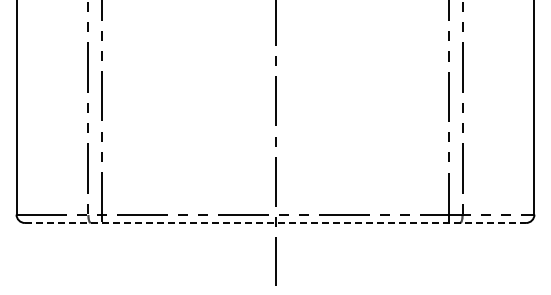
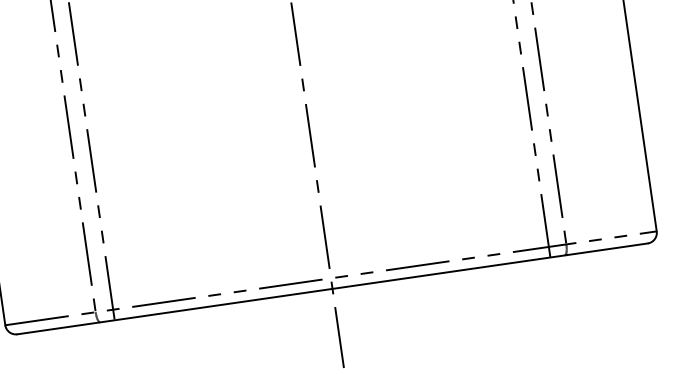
line: (275, 223) -> (332, 289), dashed -> solid

